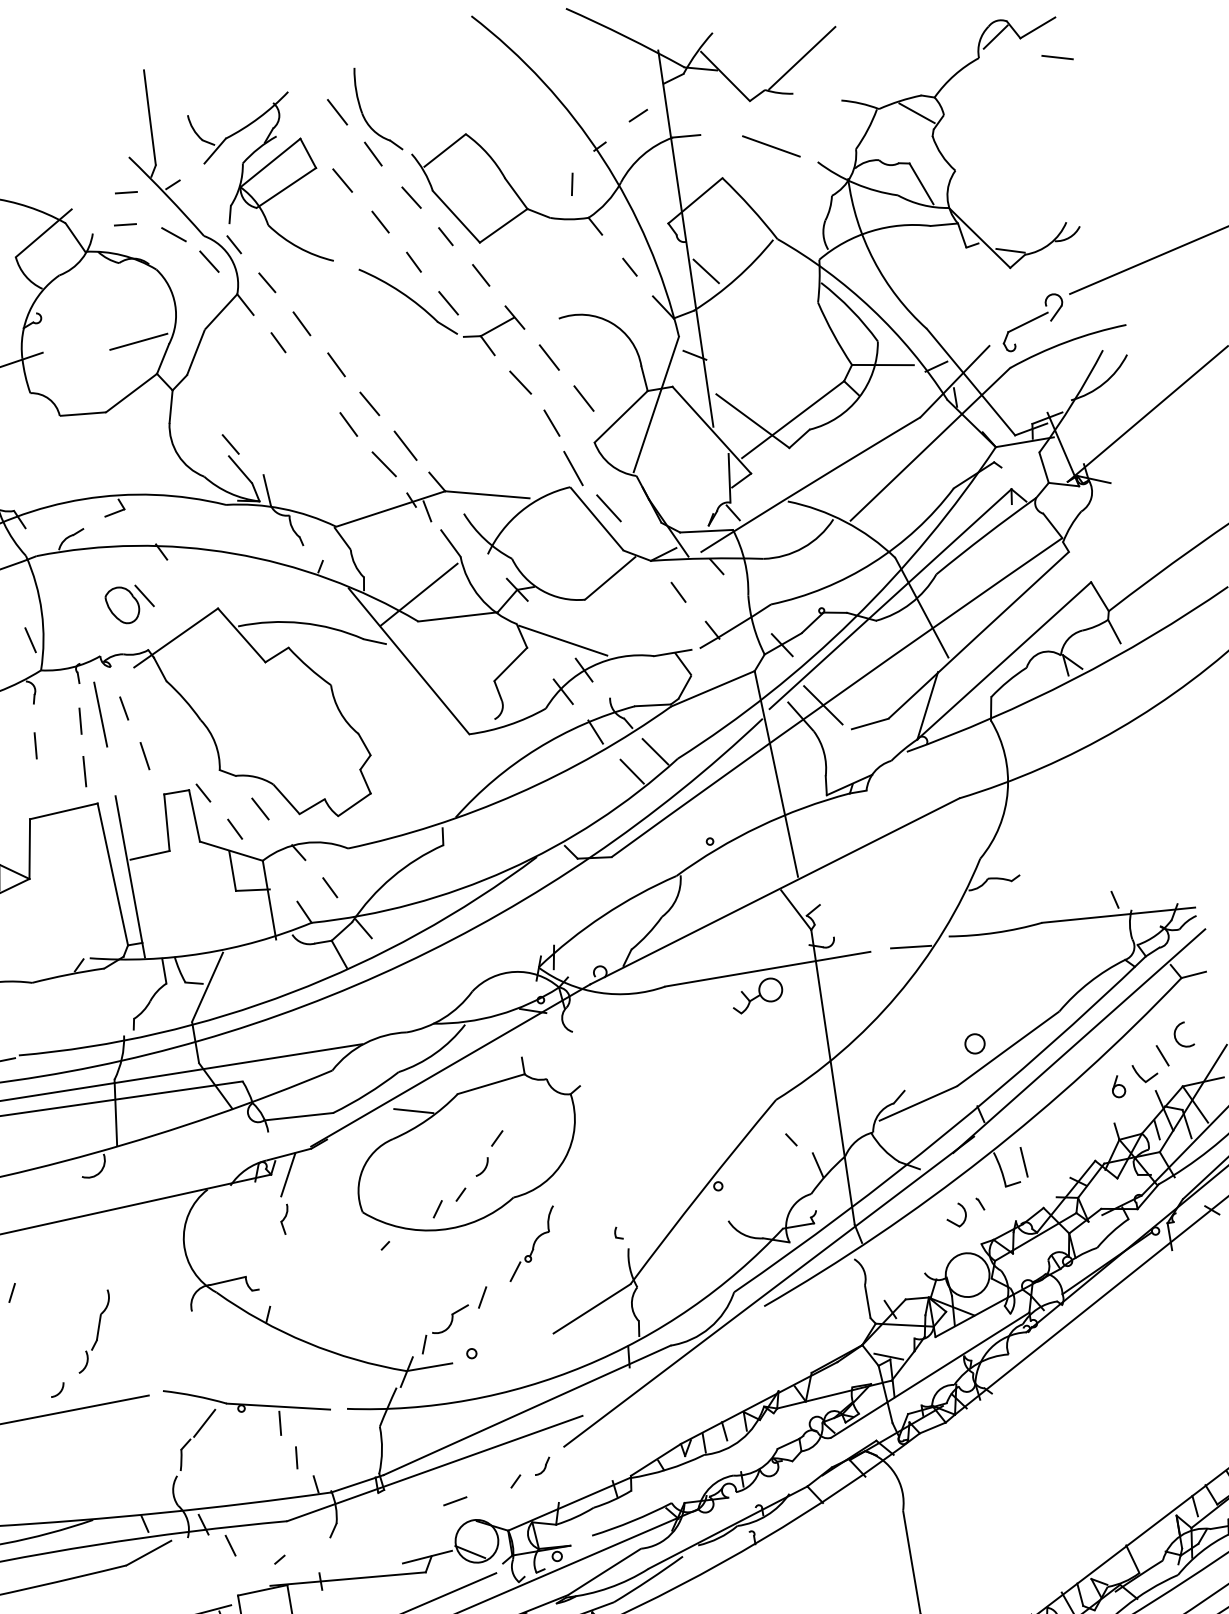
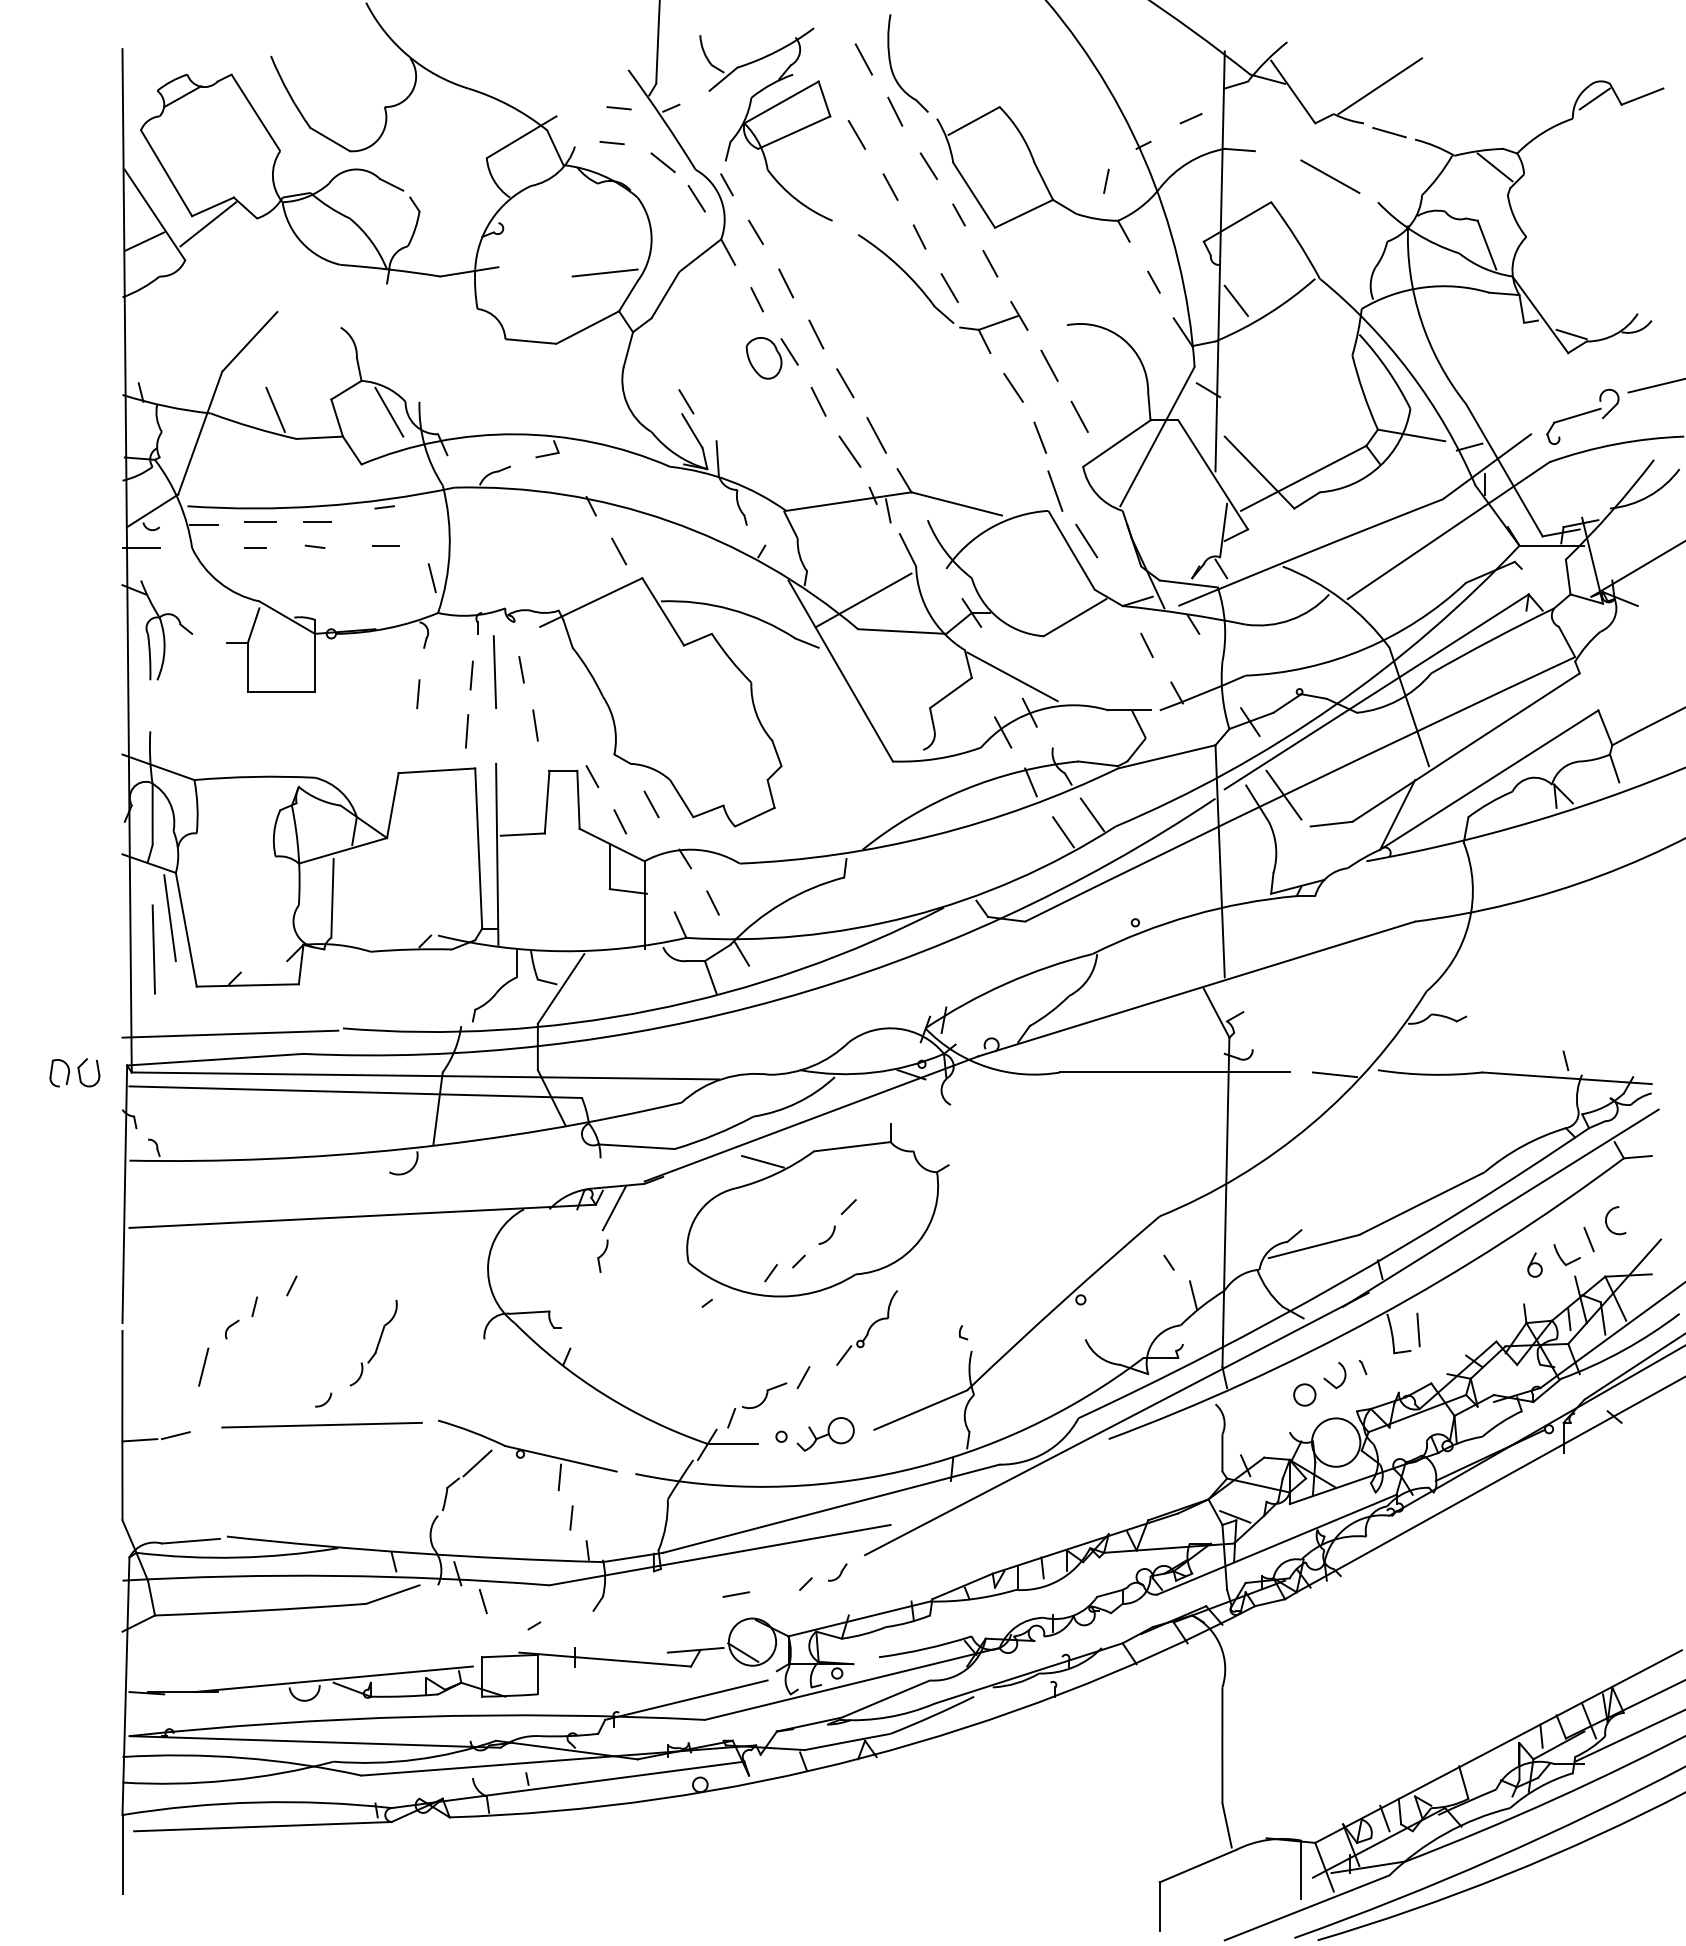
line: (1057, 57) -> (1389, 132), moved
line: (193, 588) -> (619, 551), added
part: (129, 604) -> (771, 358), moved
part: (757, 995) -> (825, 1434), moved
circle: (974, 1043) -> (1304, 1394), moved

